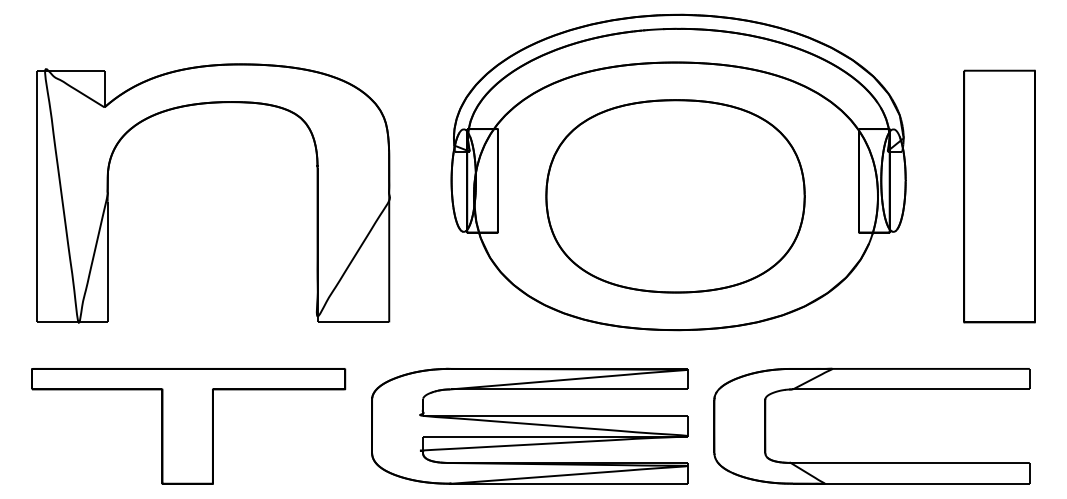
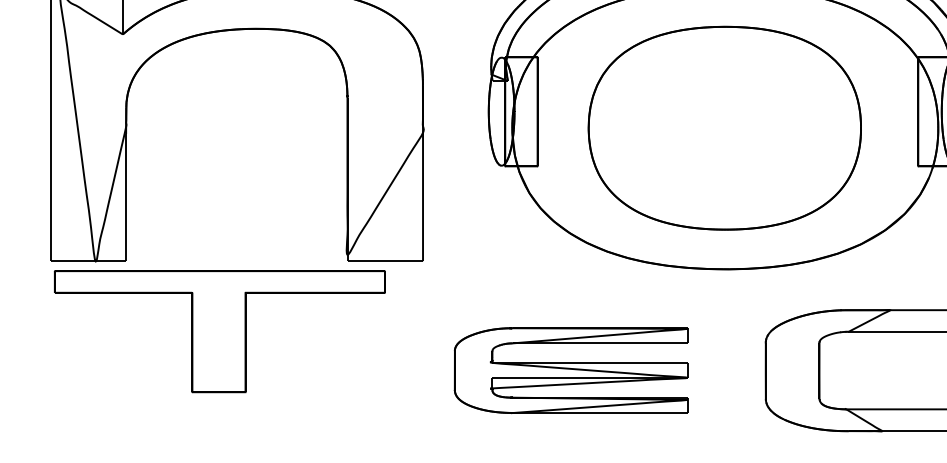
part: (529, 425) -> (570, 369), size x0.7
part: (188, 426) -> (219, 331), moved

